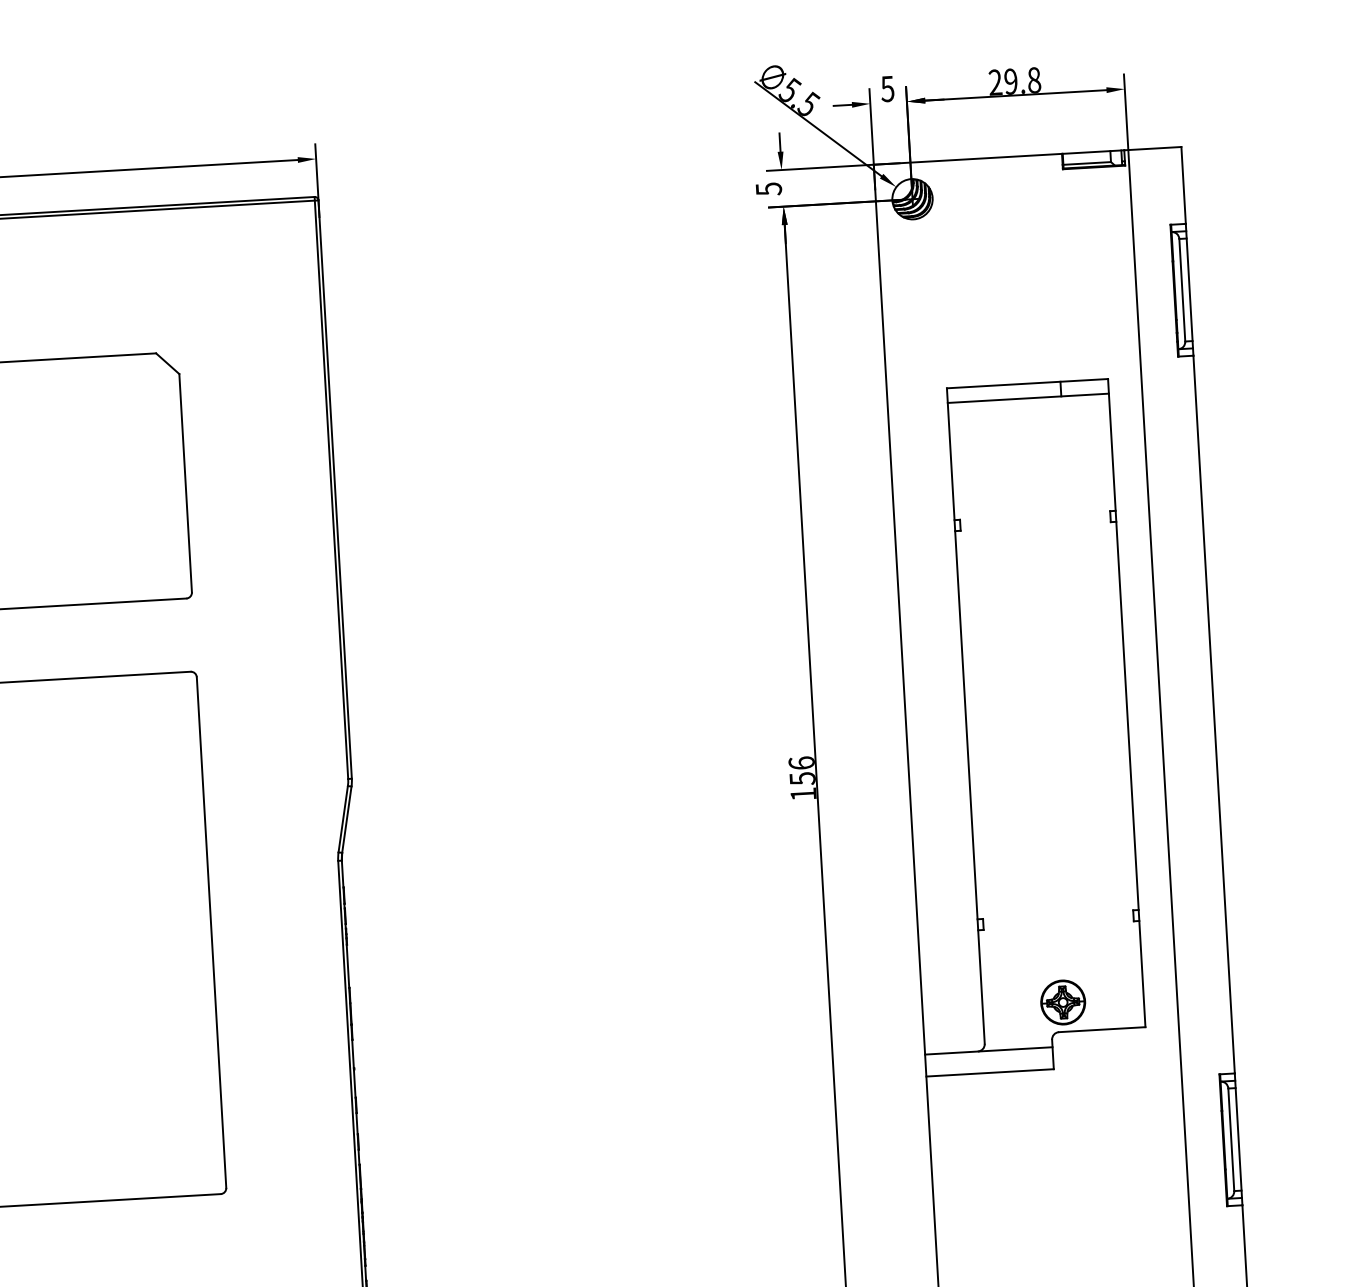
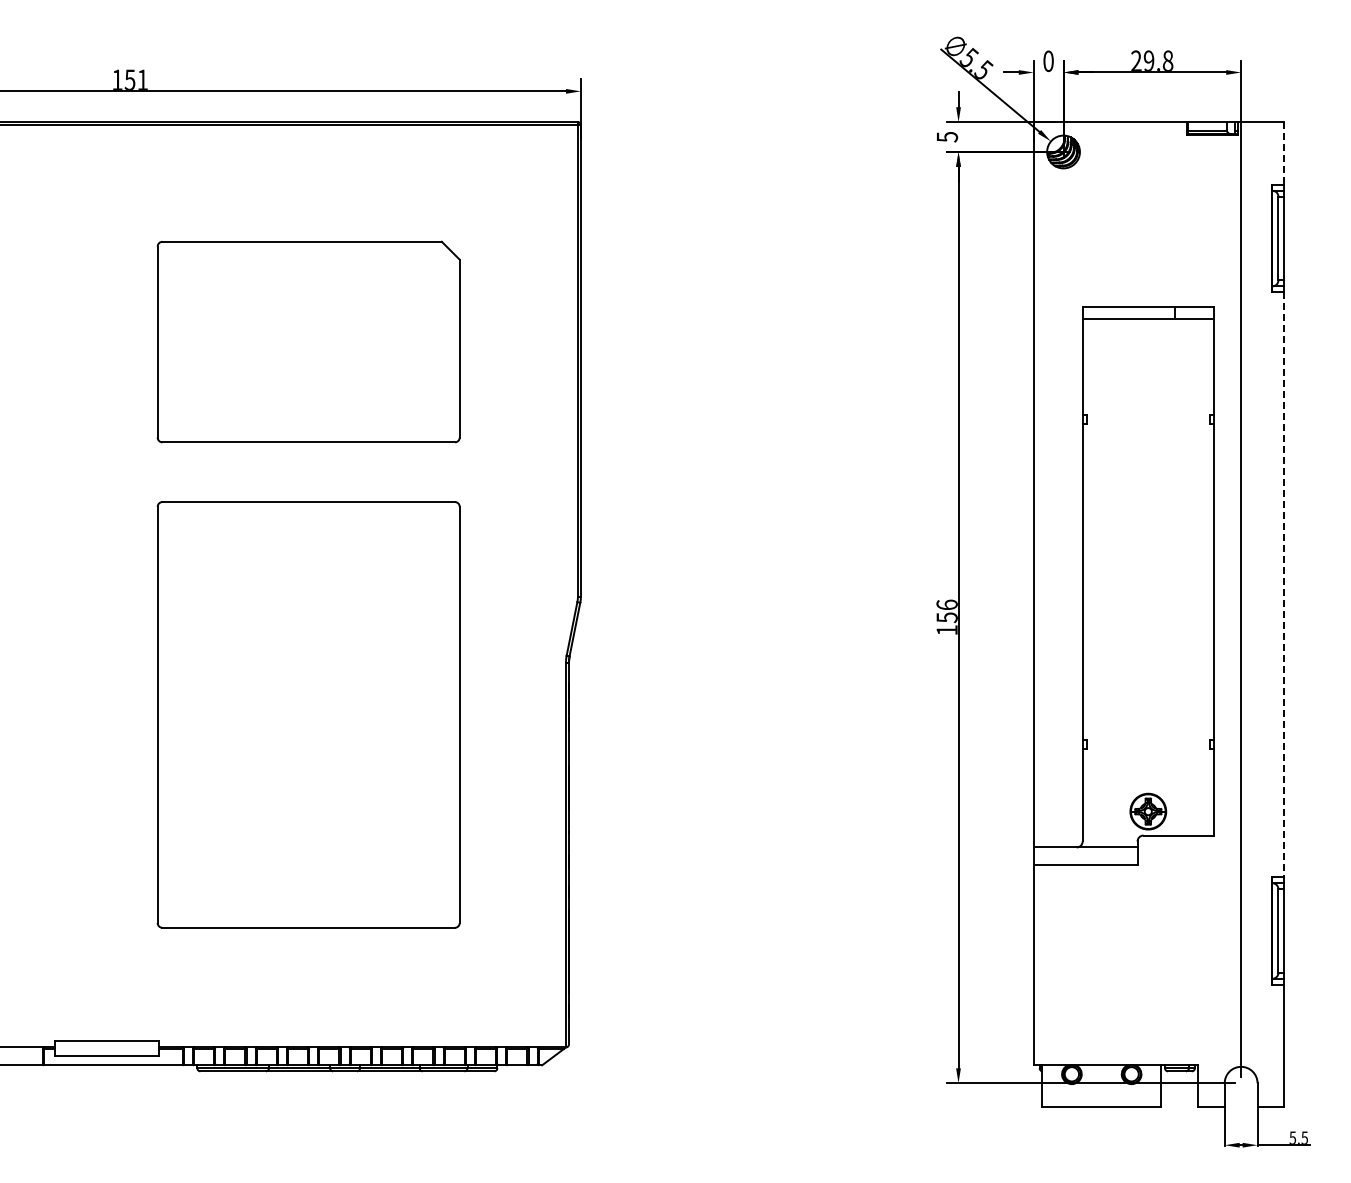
text: (887, 88) -> (1048, 60), 5 -> 0
line: (1183, 186) -> (1284, 154), solid -> dashed
line: (1214, 714) -> (1284, 584), solid -> dashed

